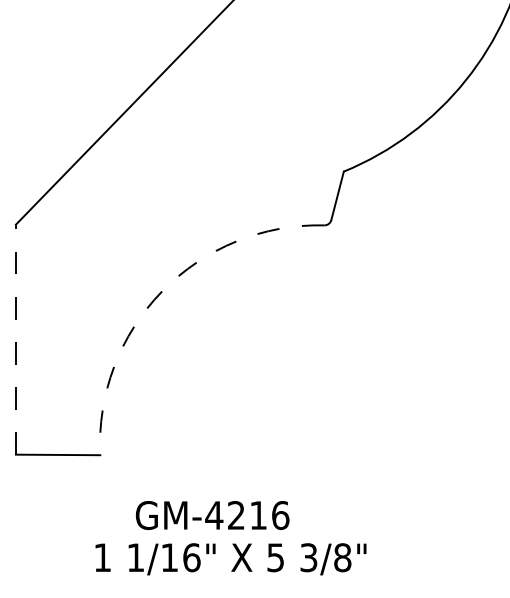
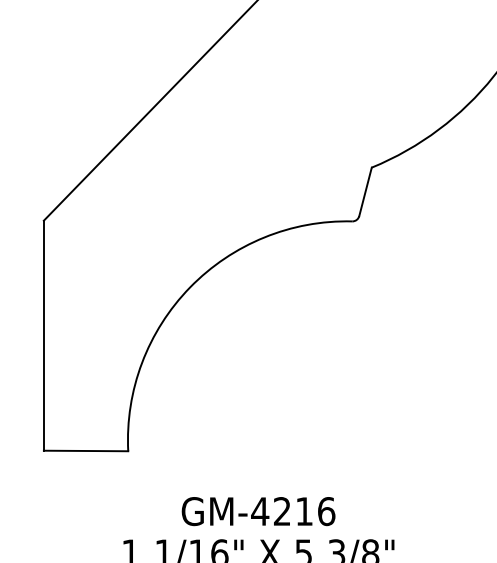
arc: (162, 291) -> (190, 287), dashed -> solid
line: (15, 339) -> (43, 335), dashed -> solid
text: (212, 515) -> (258, 511), moved

